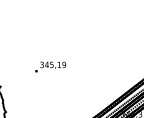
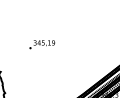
text: (50, 66) -> (42, 44), moved

